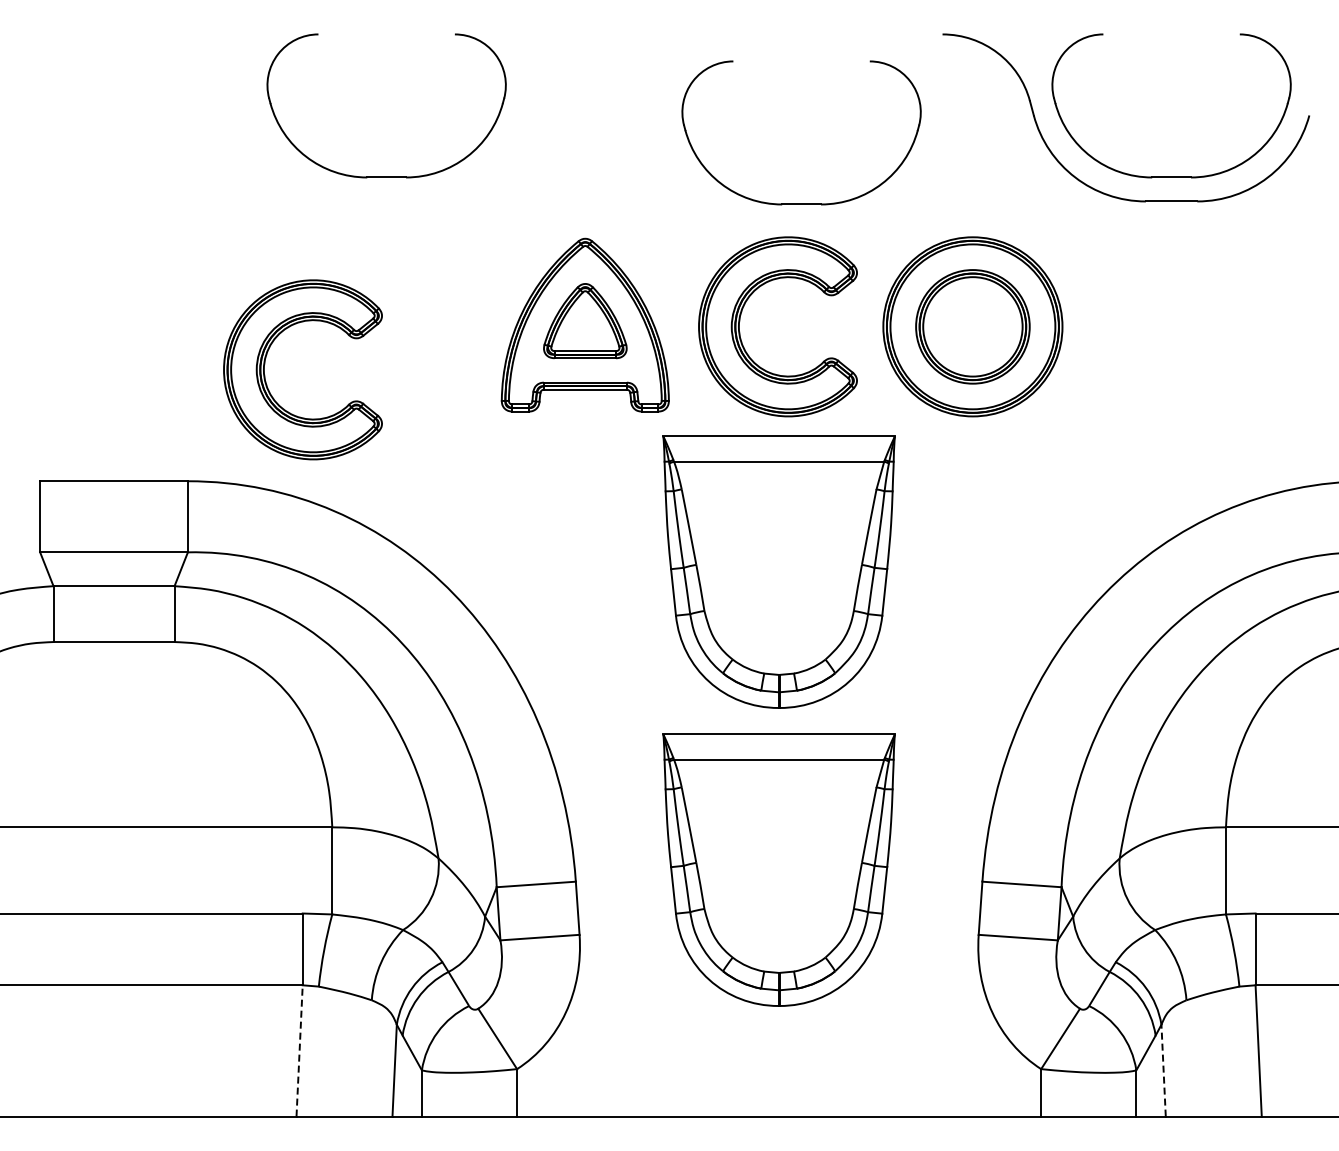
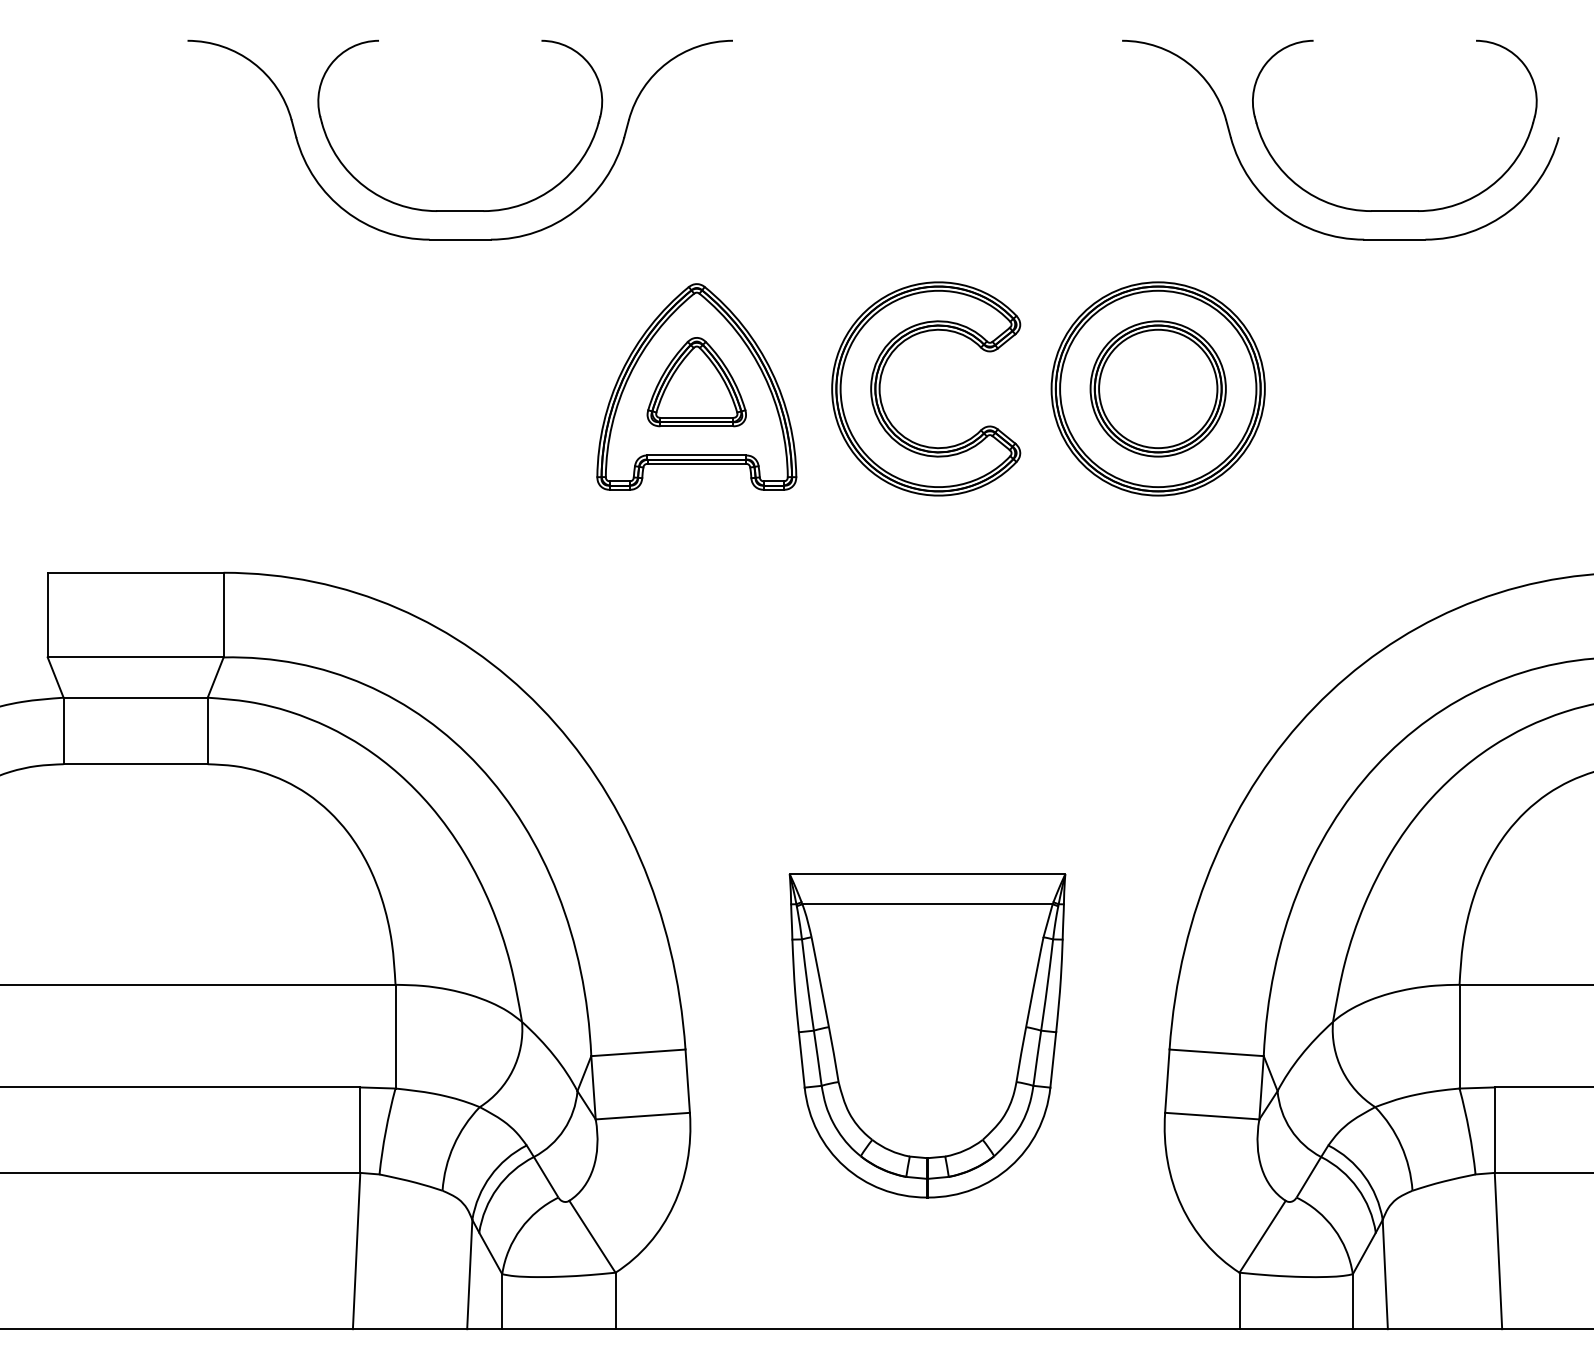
part: (386, 200) -> (460, 238), added
part: (801, 203) -> (954, 242), removed
part: (265, 364) -> (315, 433), removed
part: (778, 571) -> (926, 680), removed
line: (299, 1050) -> (356, 1250), dashed -> solid
line: (1163, 1070) -> (1385, 1274), dashed -> solid

